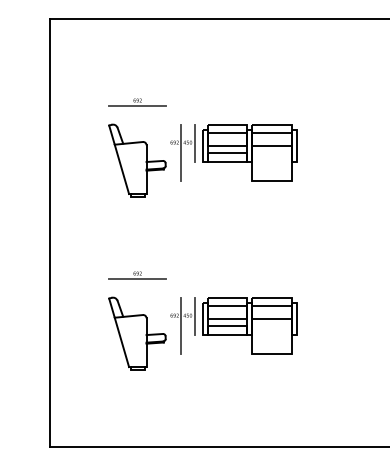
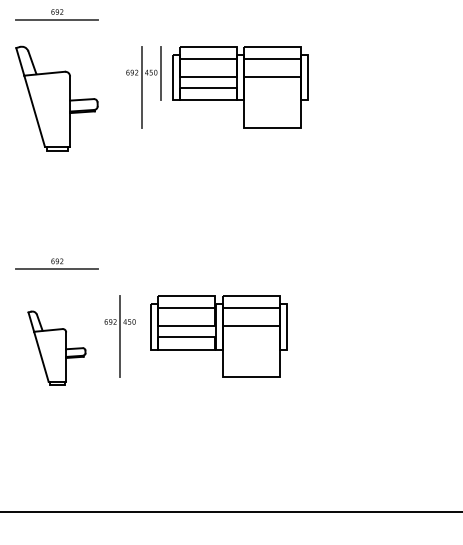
part: (233, 152) -> (217, 86), moved
line: (194, 315) -> (139, 321), removed
part: (137, 333) -> (57, 347), size x0.7

